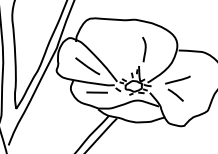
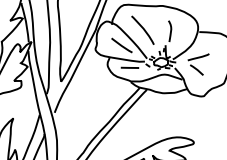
curve: (111, 47) -> (142, 29), added

